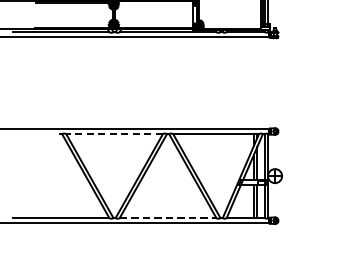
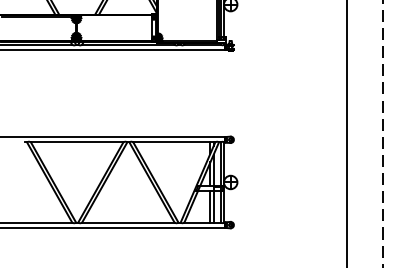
line: (113, 134) -> (76, 142), dashed -> solid
line: (168, 217) -> (128, 222), dashed -> solid

